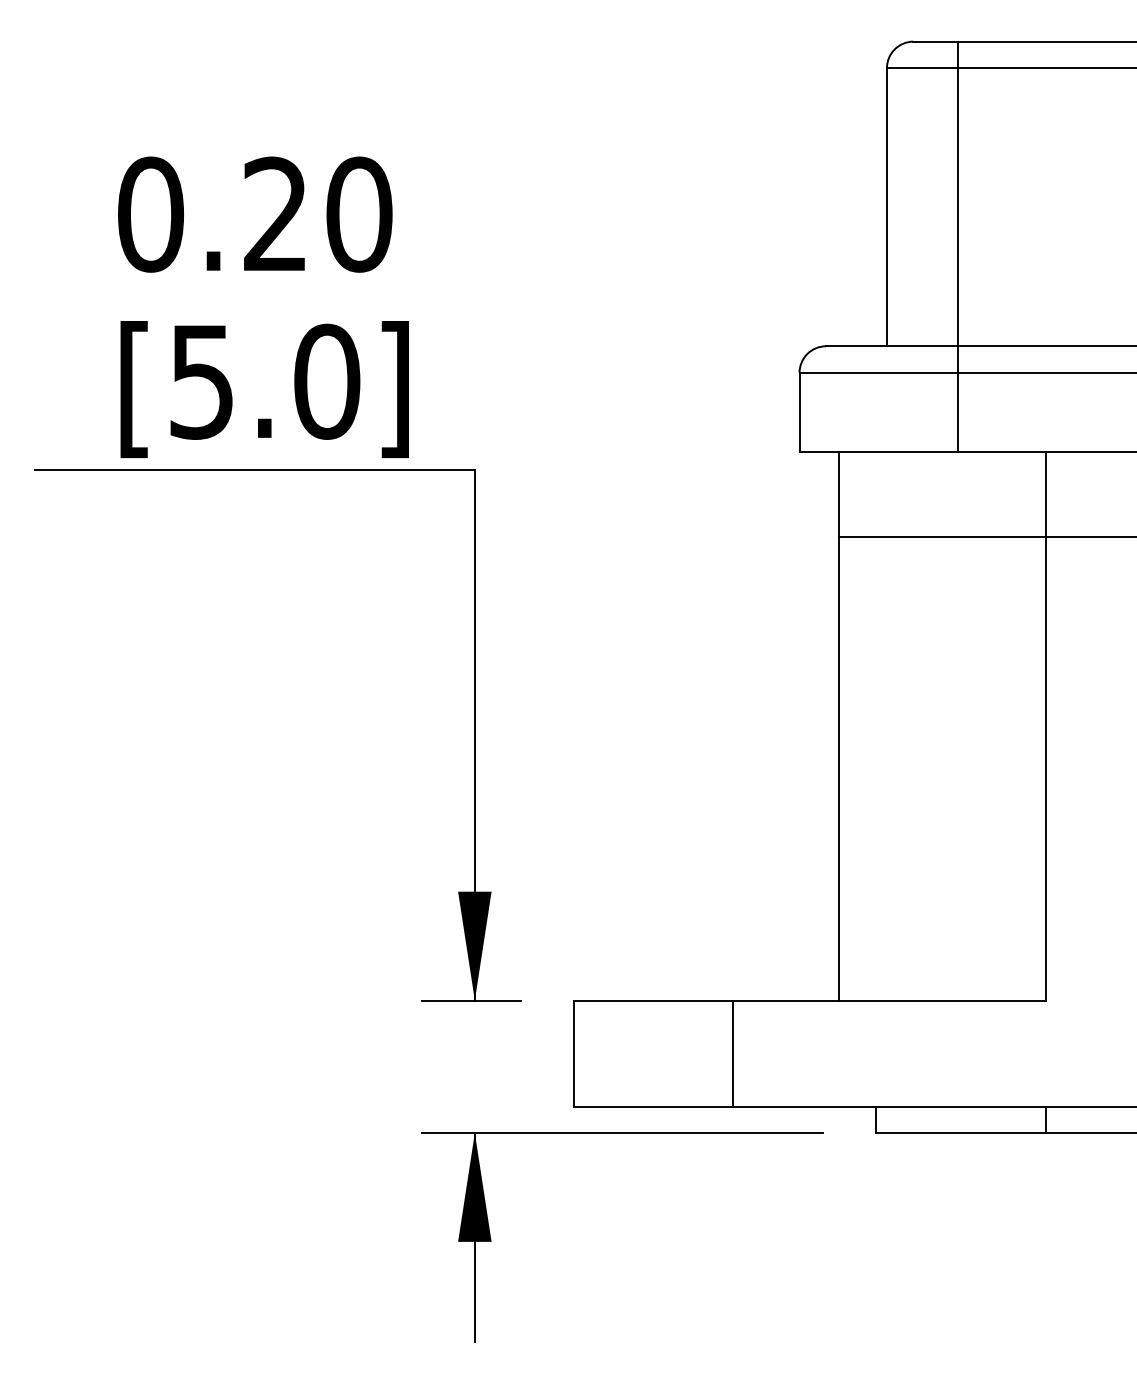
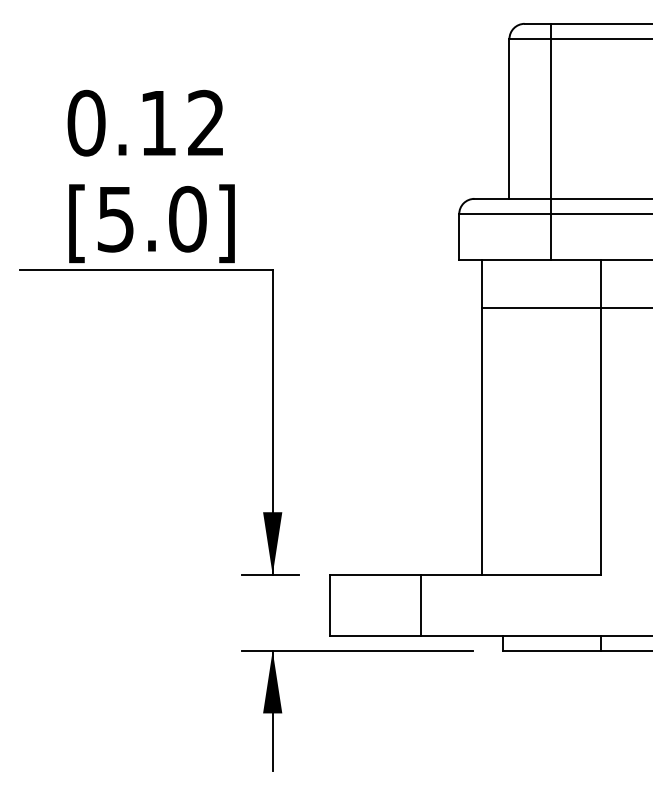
text: (317, 213) -> (182, 122), 0.20 -> 0.12

